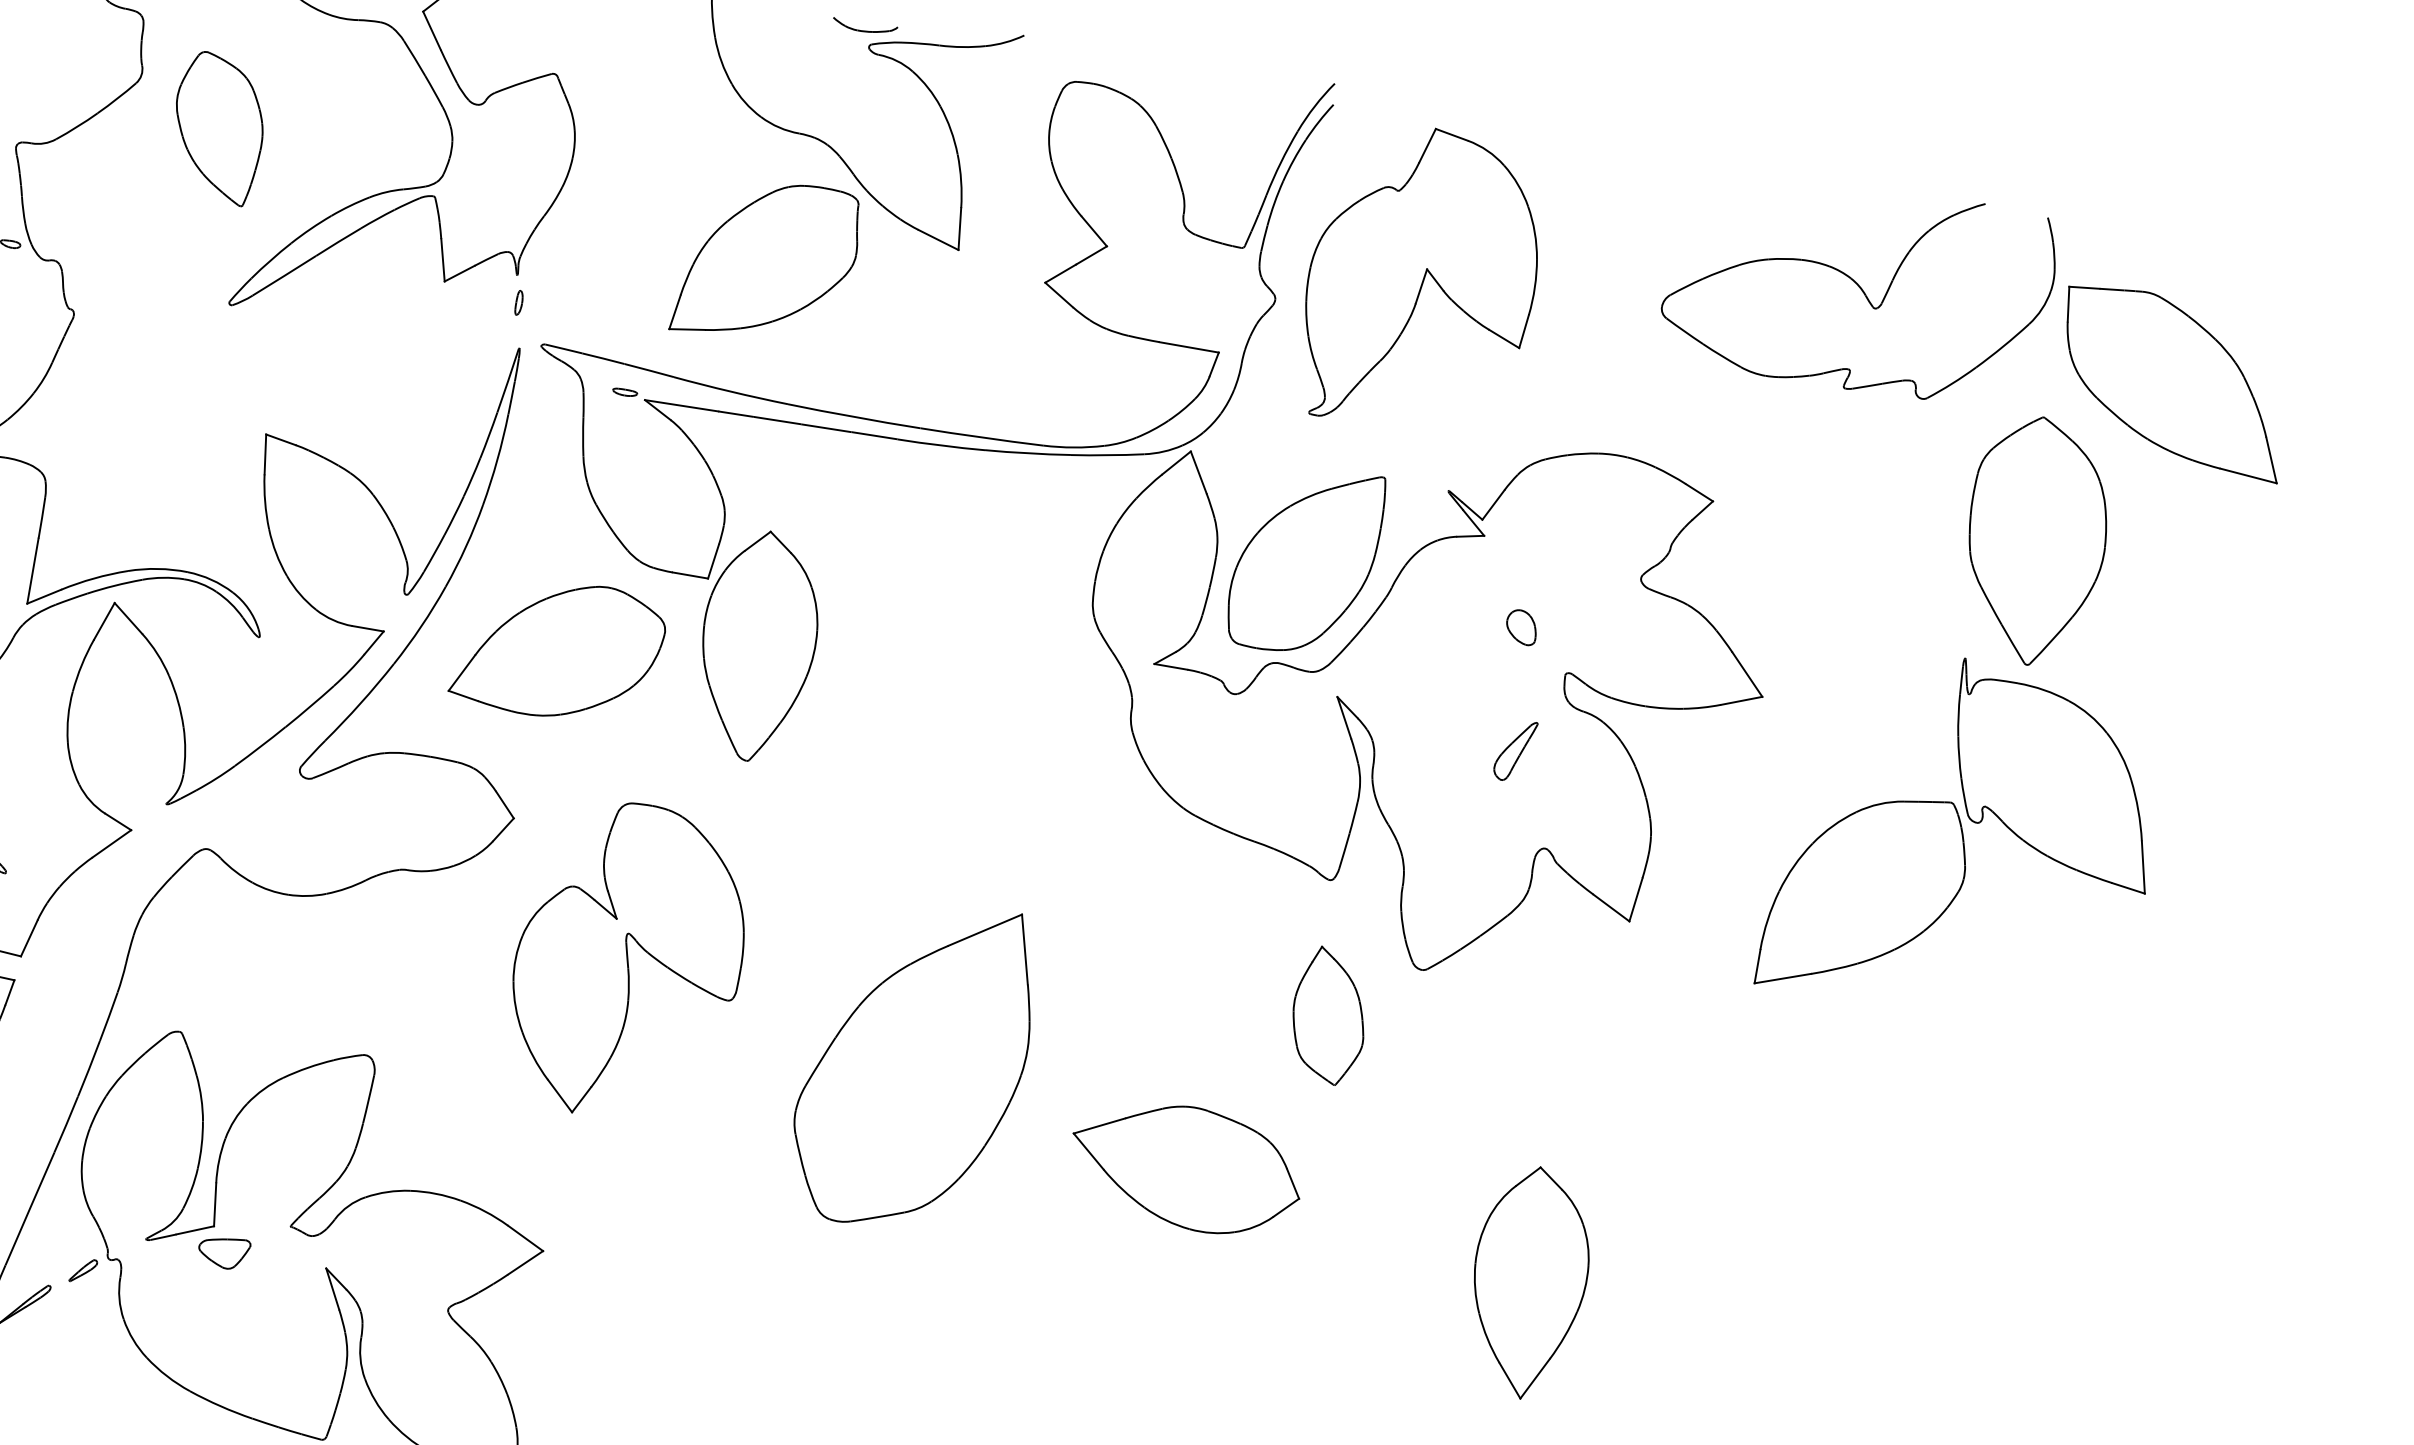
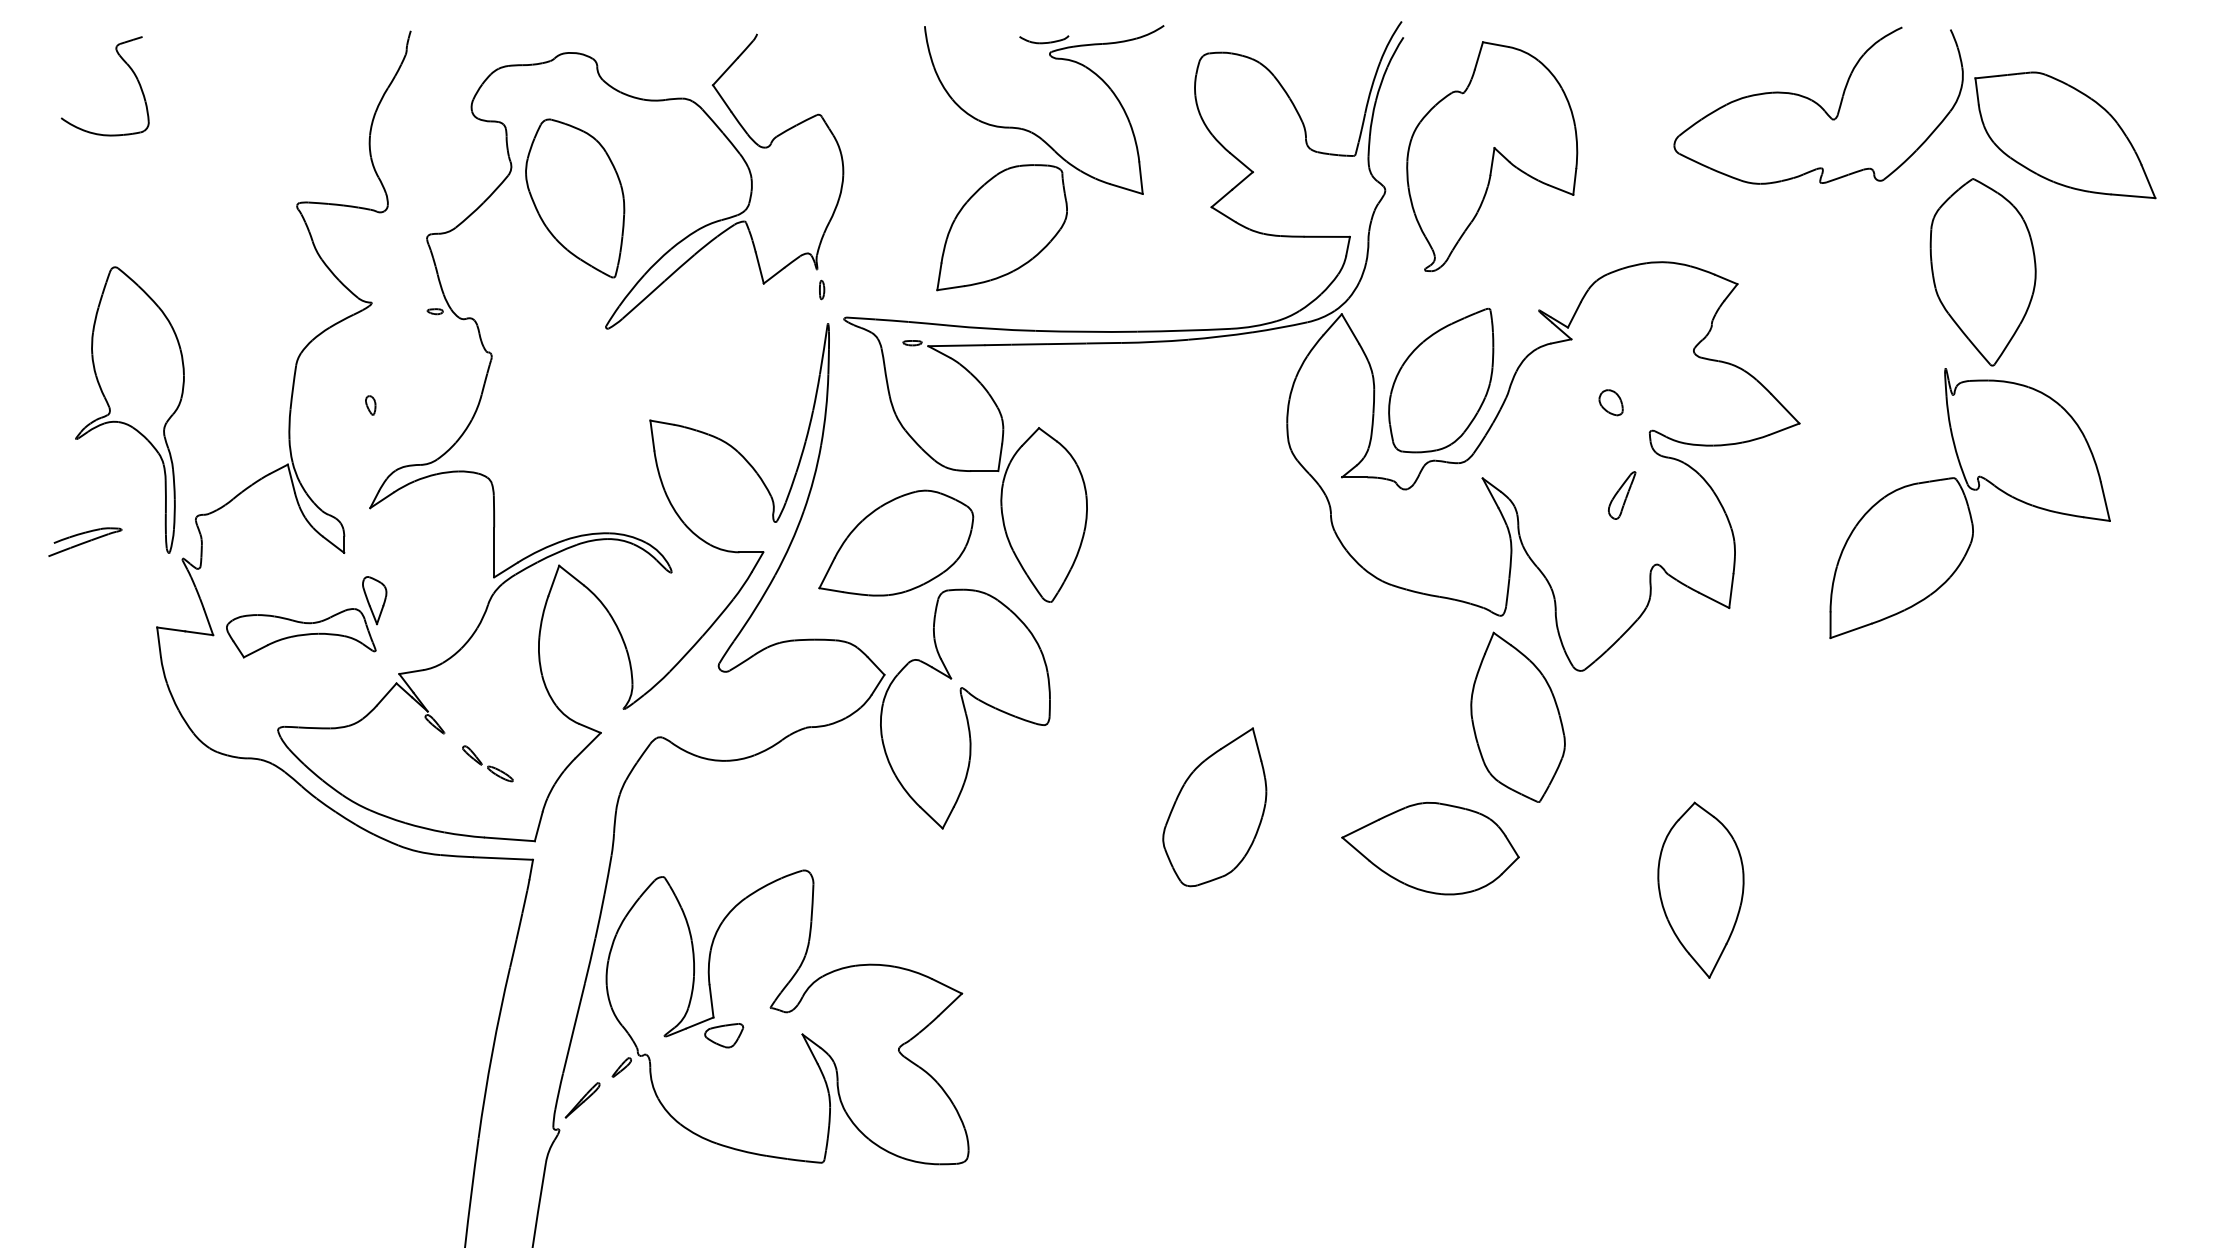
part: (218, 128) -> (575, 198), size x1.43
part: (628, 961) -> (965, 708), moved
part: (1329, 1015) -> (1517, 716), size x1.67
part: (913, 1065) -> (1214, 807), size x0.62

